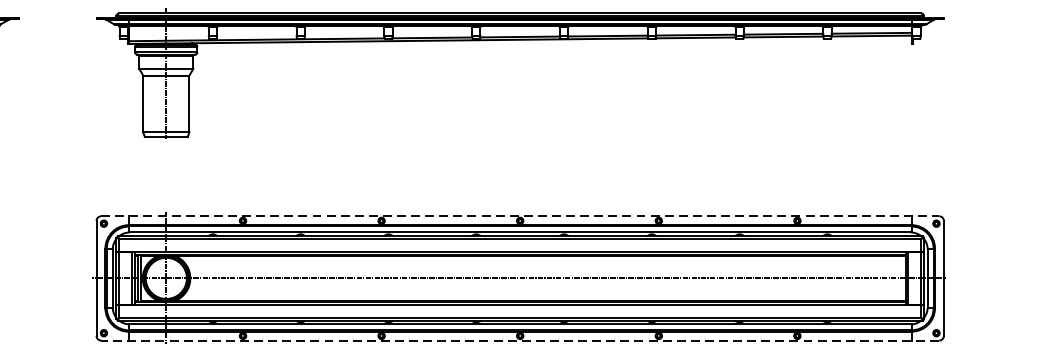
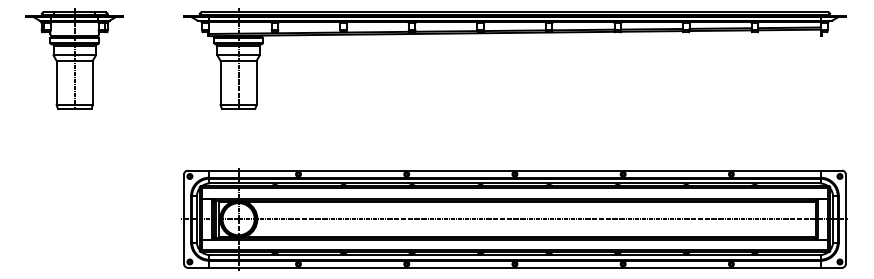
line: (520, 216) -> (515, 170), dashed -> solid
line: (519, 340) -> (514, 267), dashed -> solid

